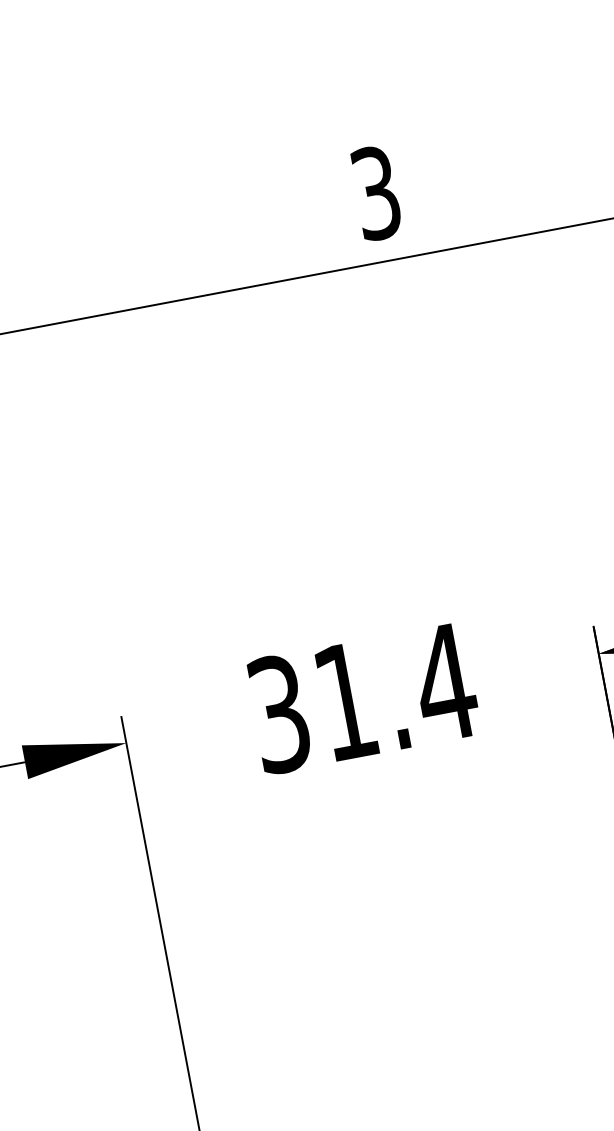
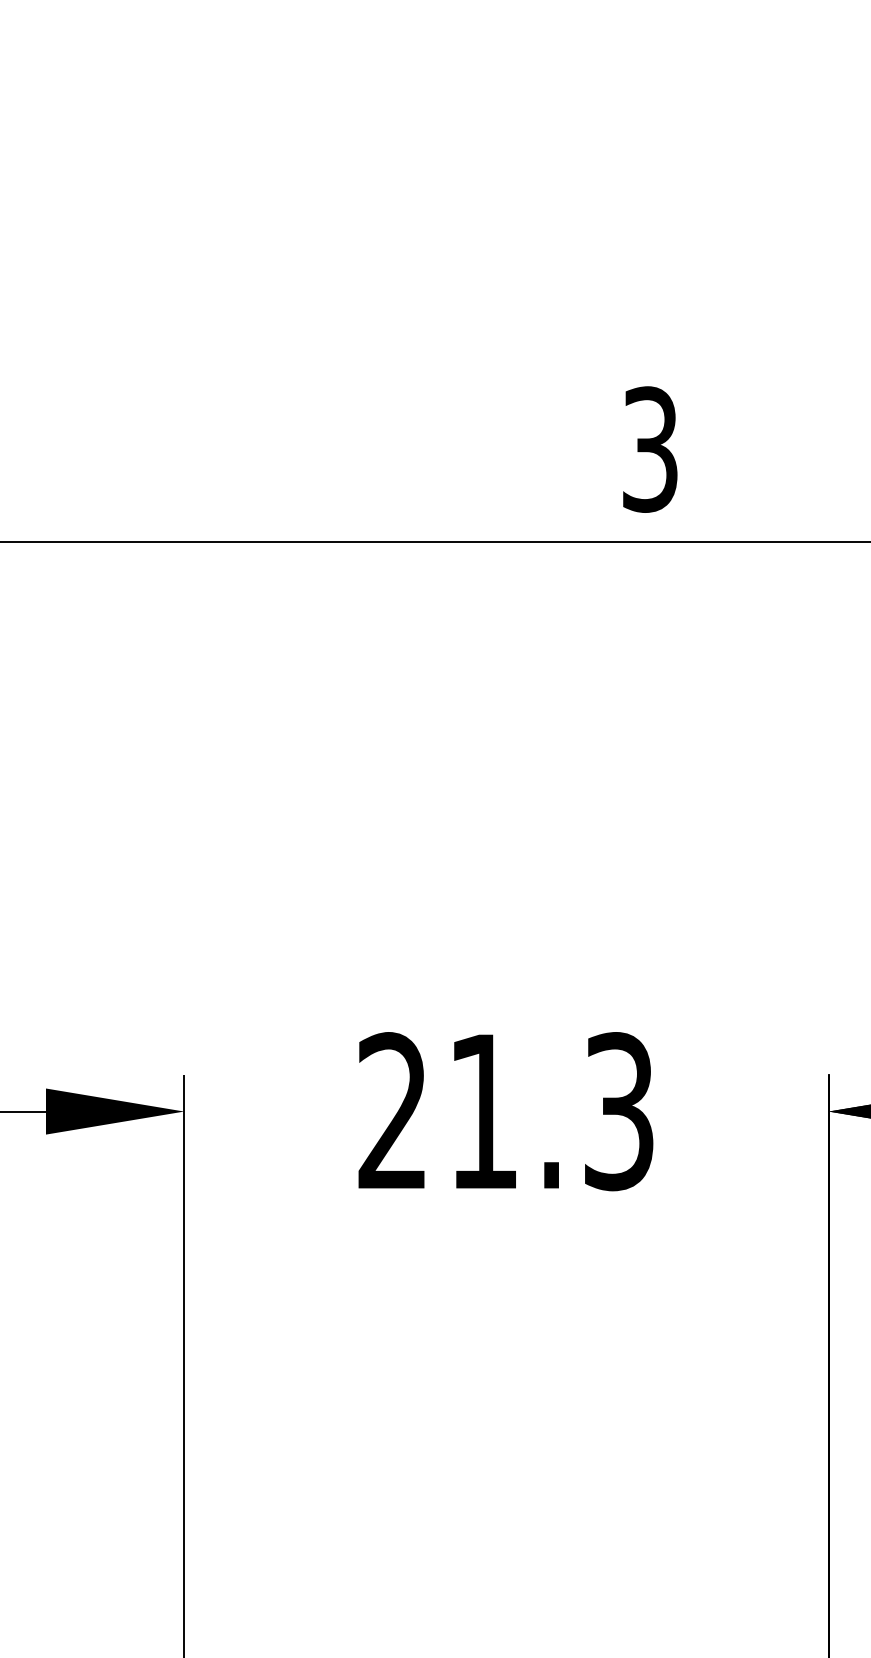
text: (363, 698) -> (507, 1111), 31.4 -> 21.3

